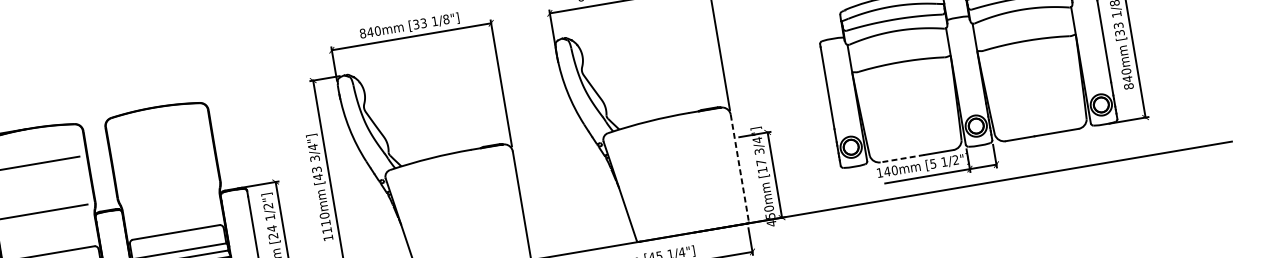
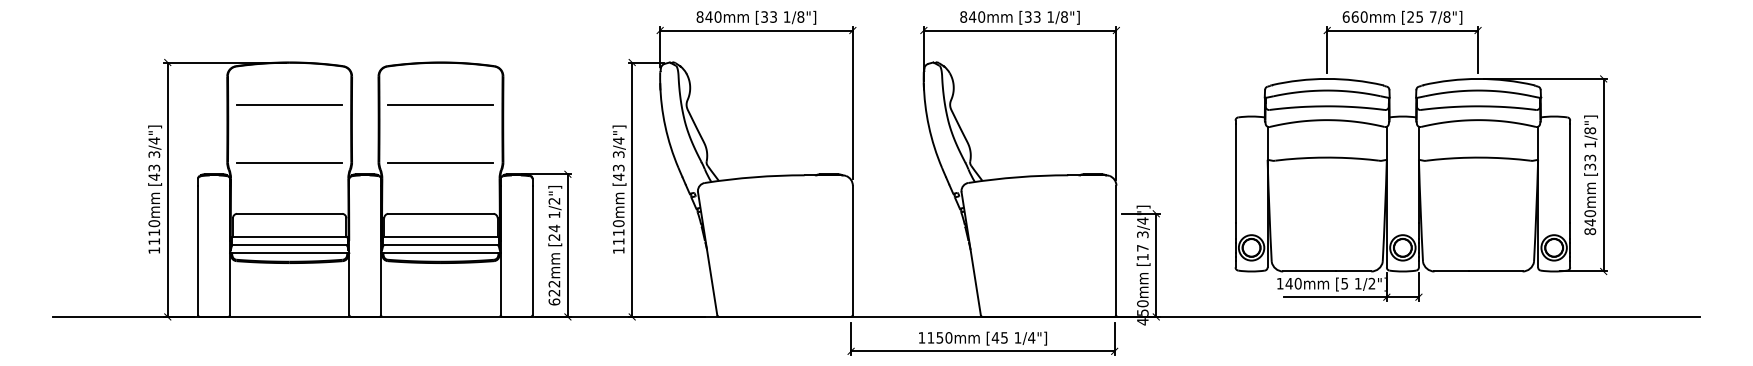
line: (160, 142) -> (440, 105), added
line: (902, 158) -> (1309, 271), dashed -> solid
line: (739, 168) -> (1116, 250), dashed -> solid
line: (168, 190) -> (440, 163), added

